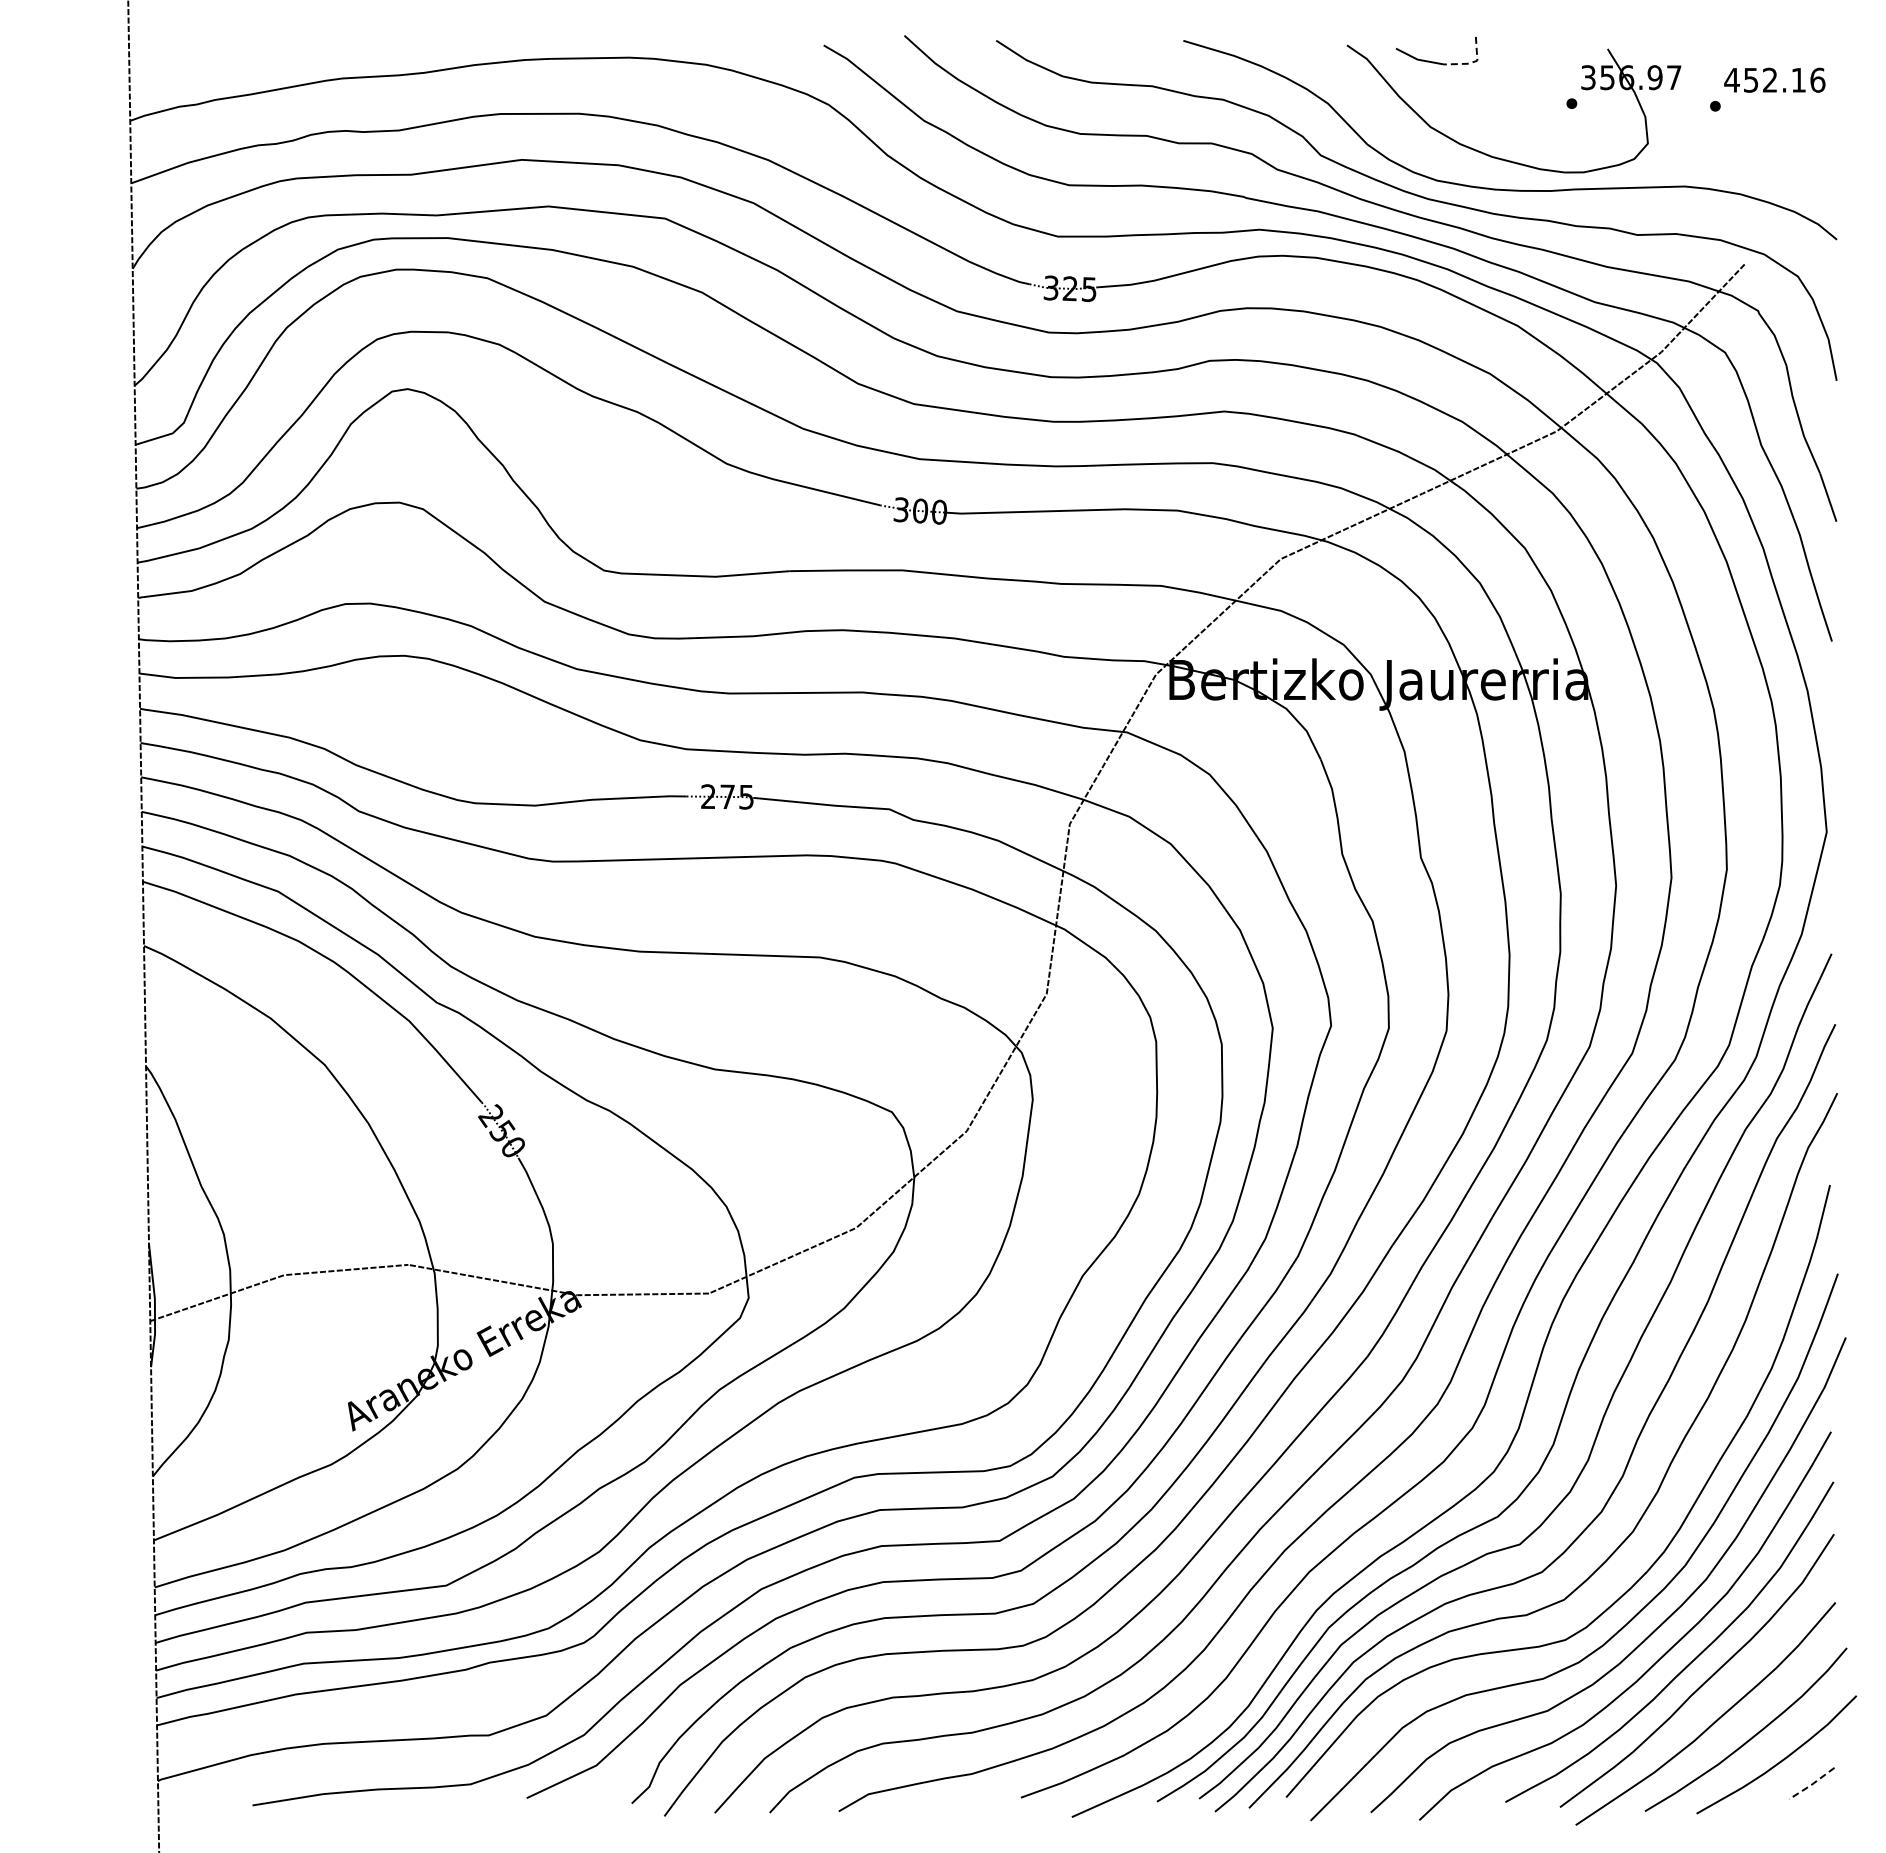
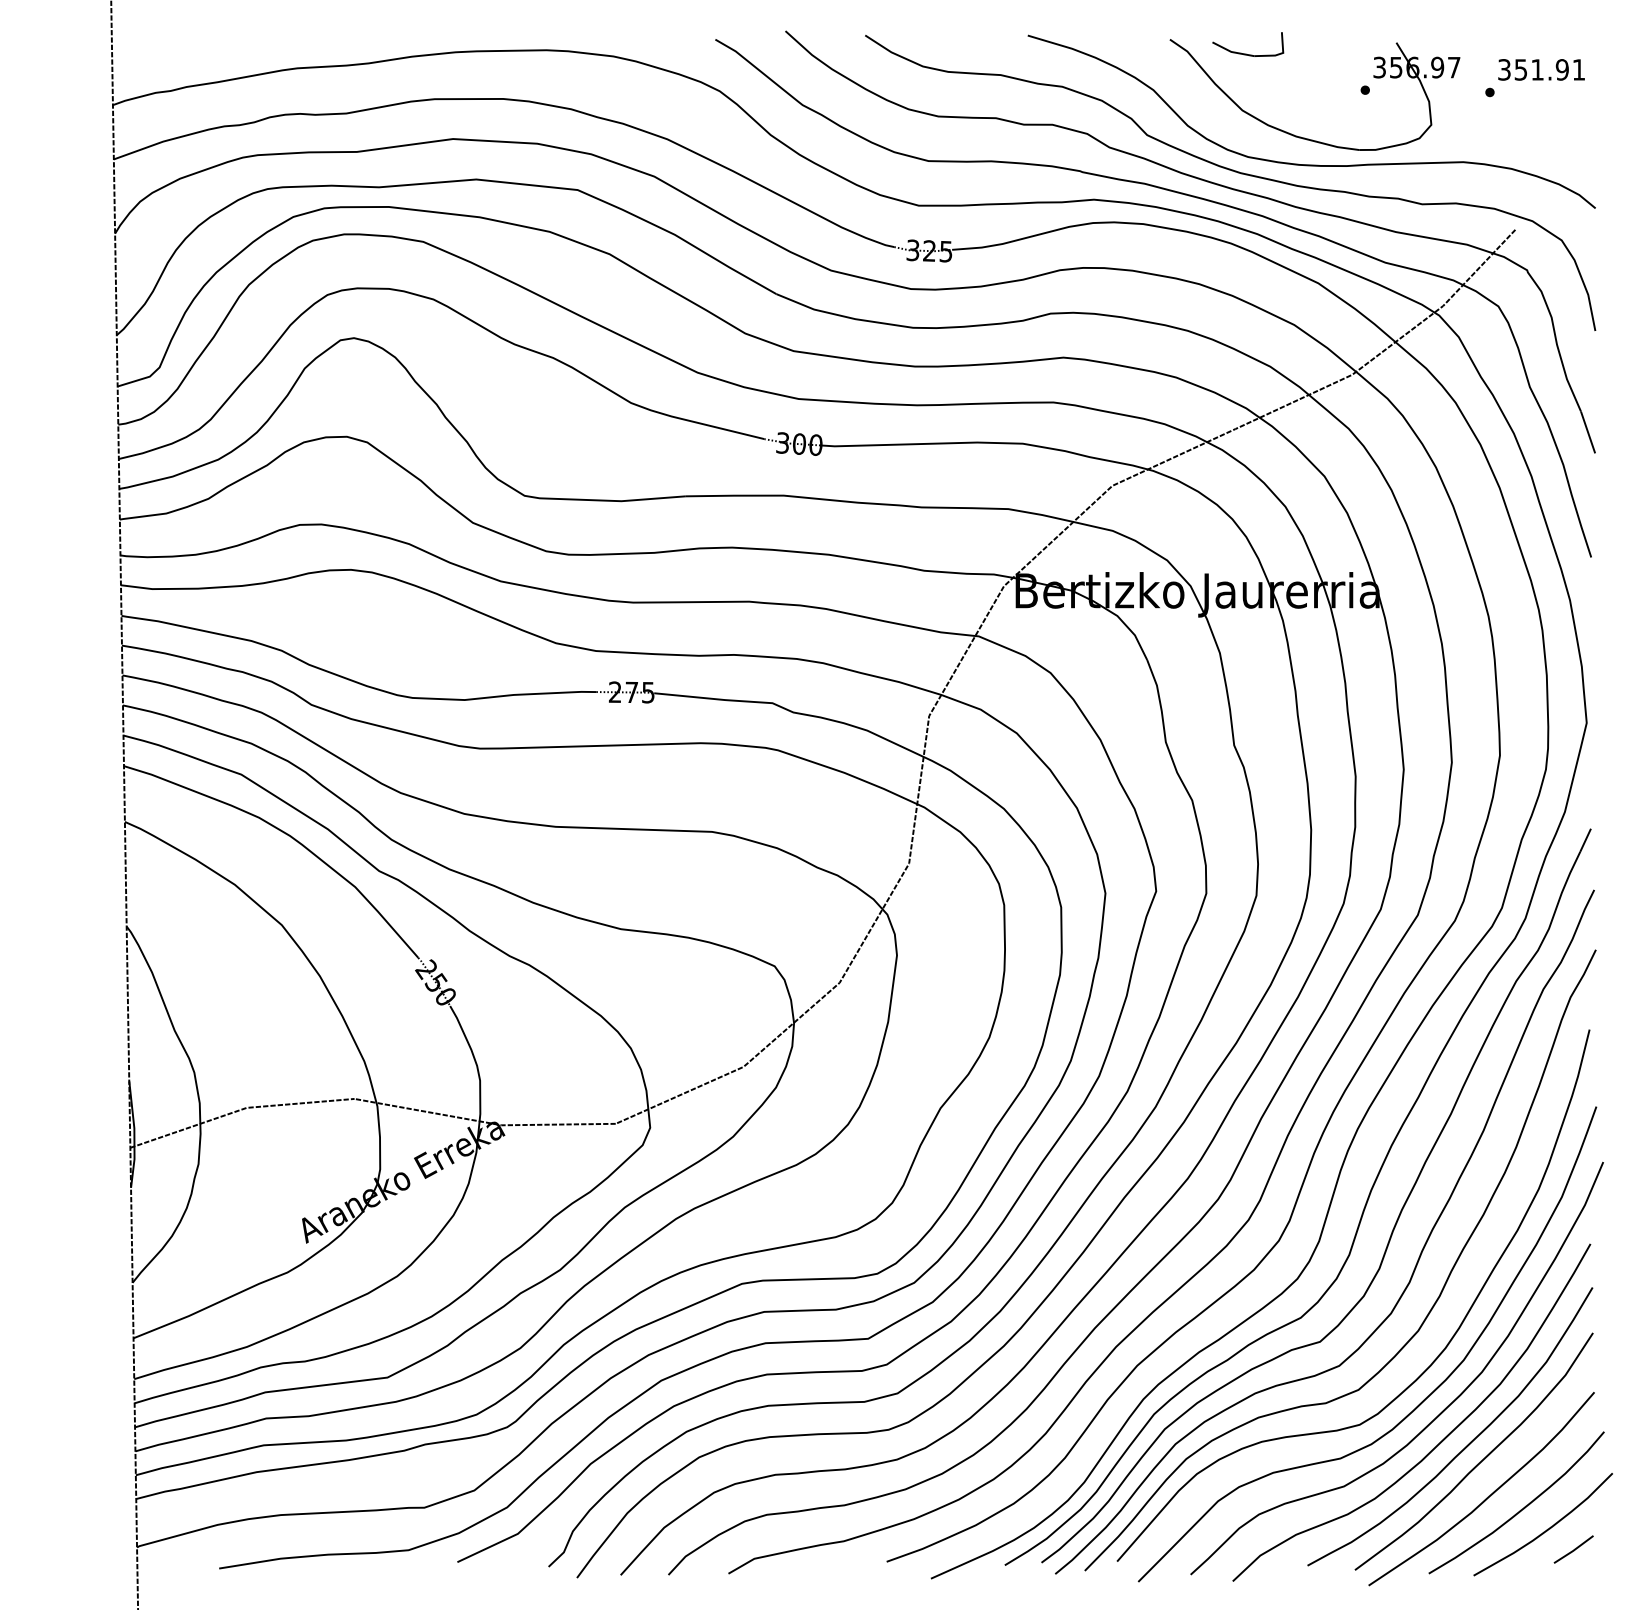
line: (1471, 62) -> (1278, 54), dashed -> solid
text: (1774, 79) -> (1541, 69), 452.16 -> 351.91
line: (1811, 1784) -> (1573, 1550), dashed -> solid

